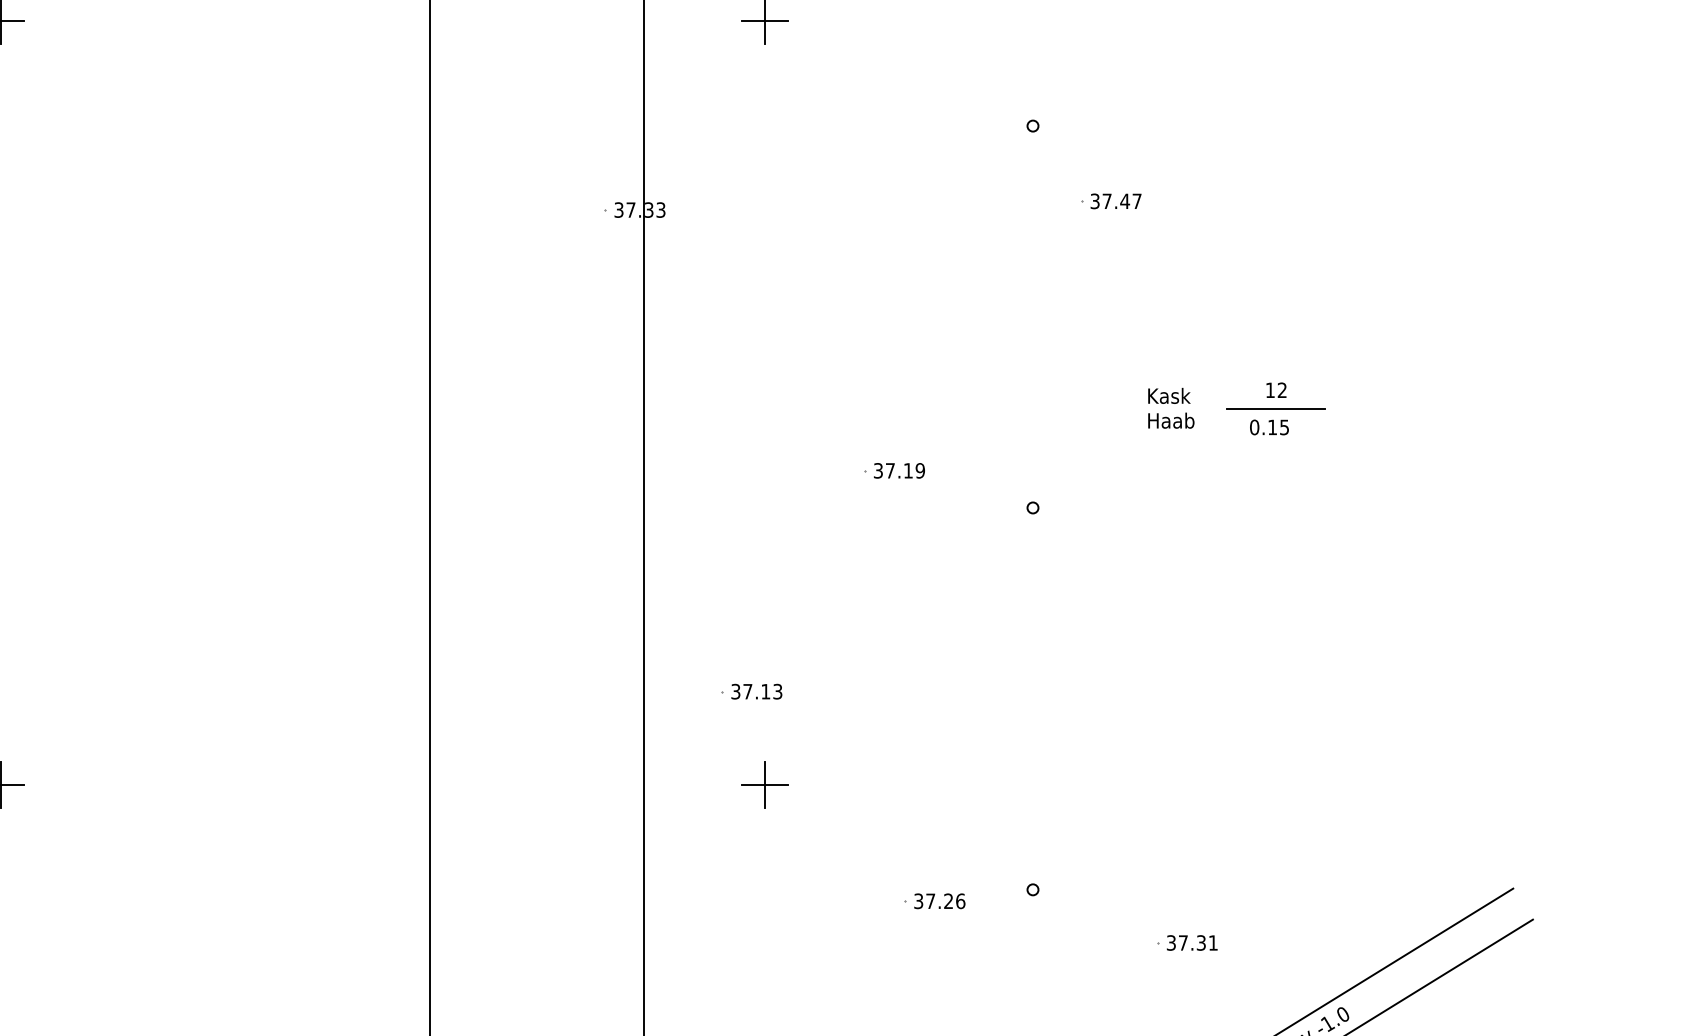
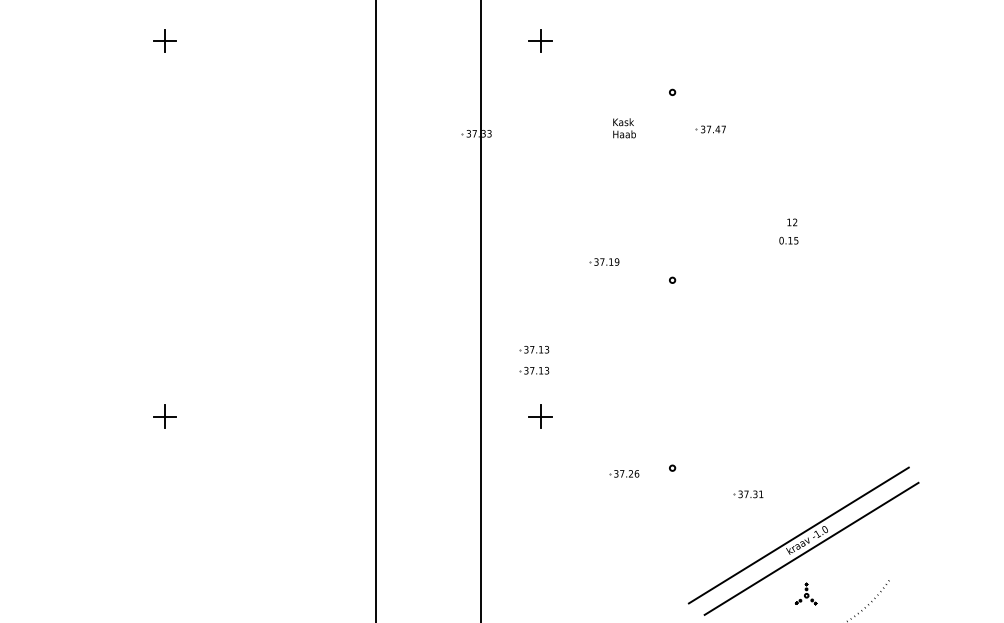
text: (1171, 408) -> (624, 128), moved
line: (1276, 408) -> (792, 231), removed
part: (752, 648) -> (534, 349), added

